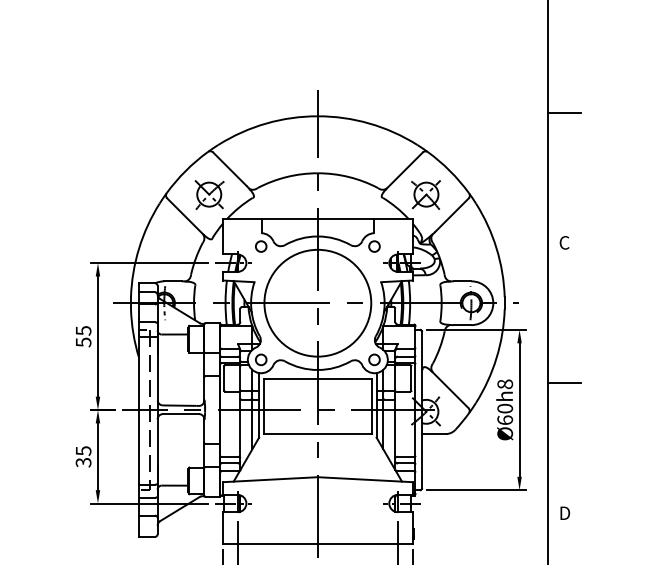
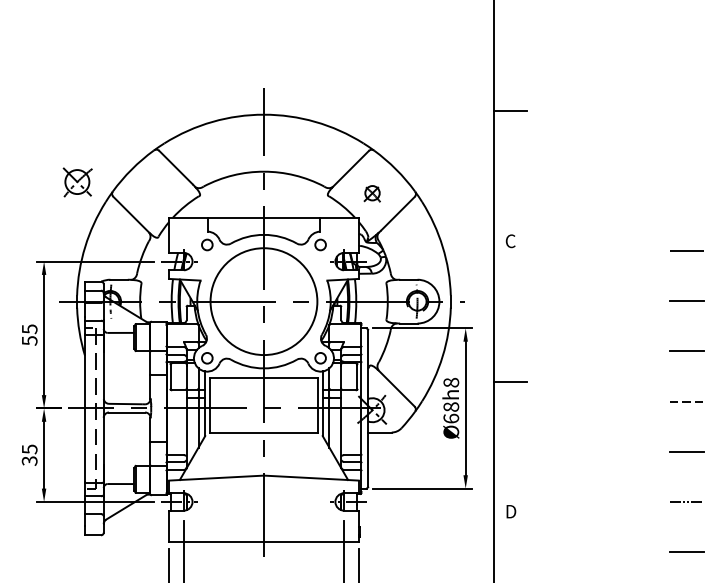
part: (209, 195) -> (77, 182), moved
part: (426, 195) -> (372, 193), size x0.6
text: (505, 408) -> (451, 406), Ø60h8 -> Ø68h8

